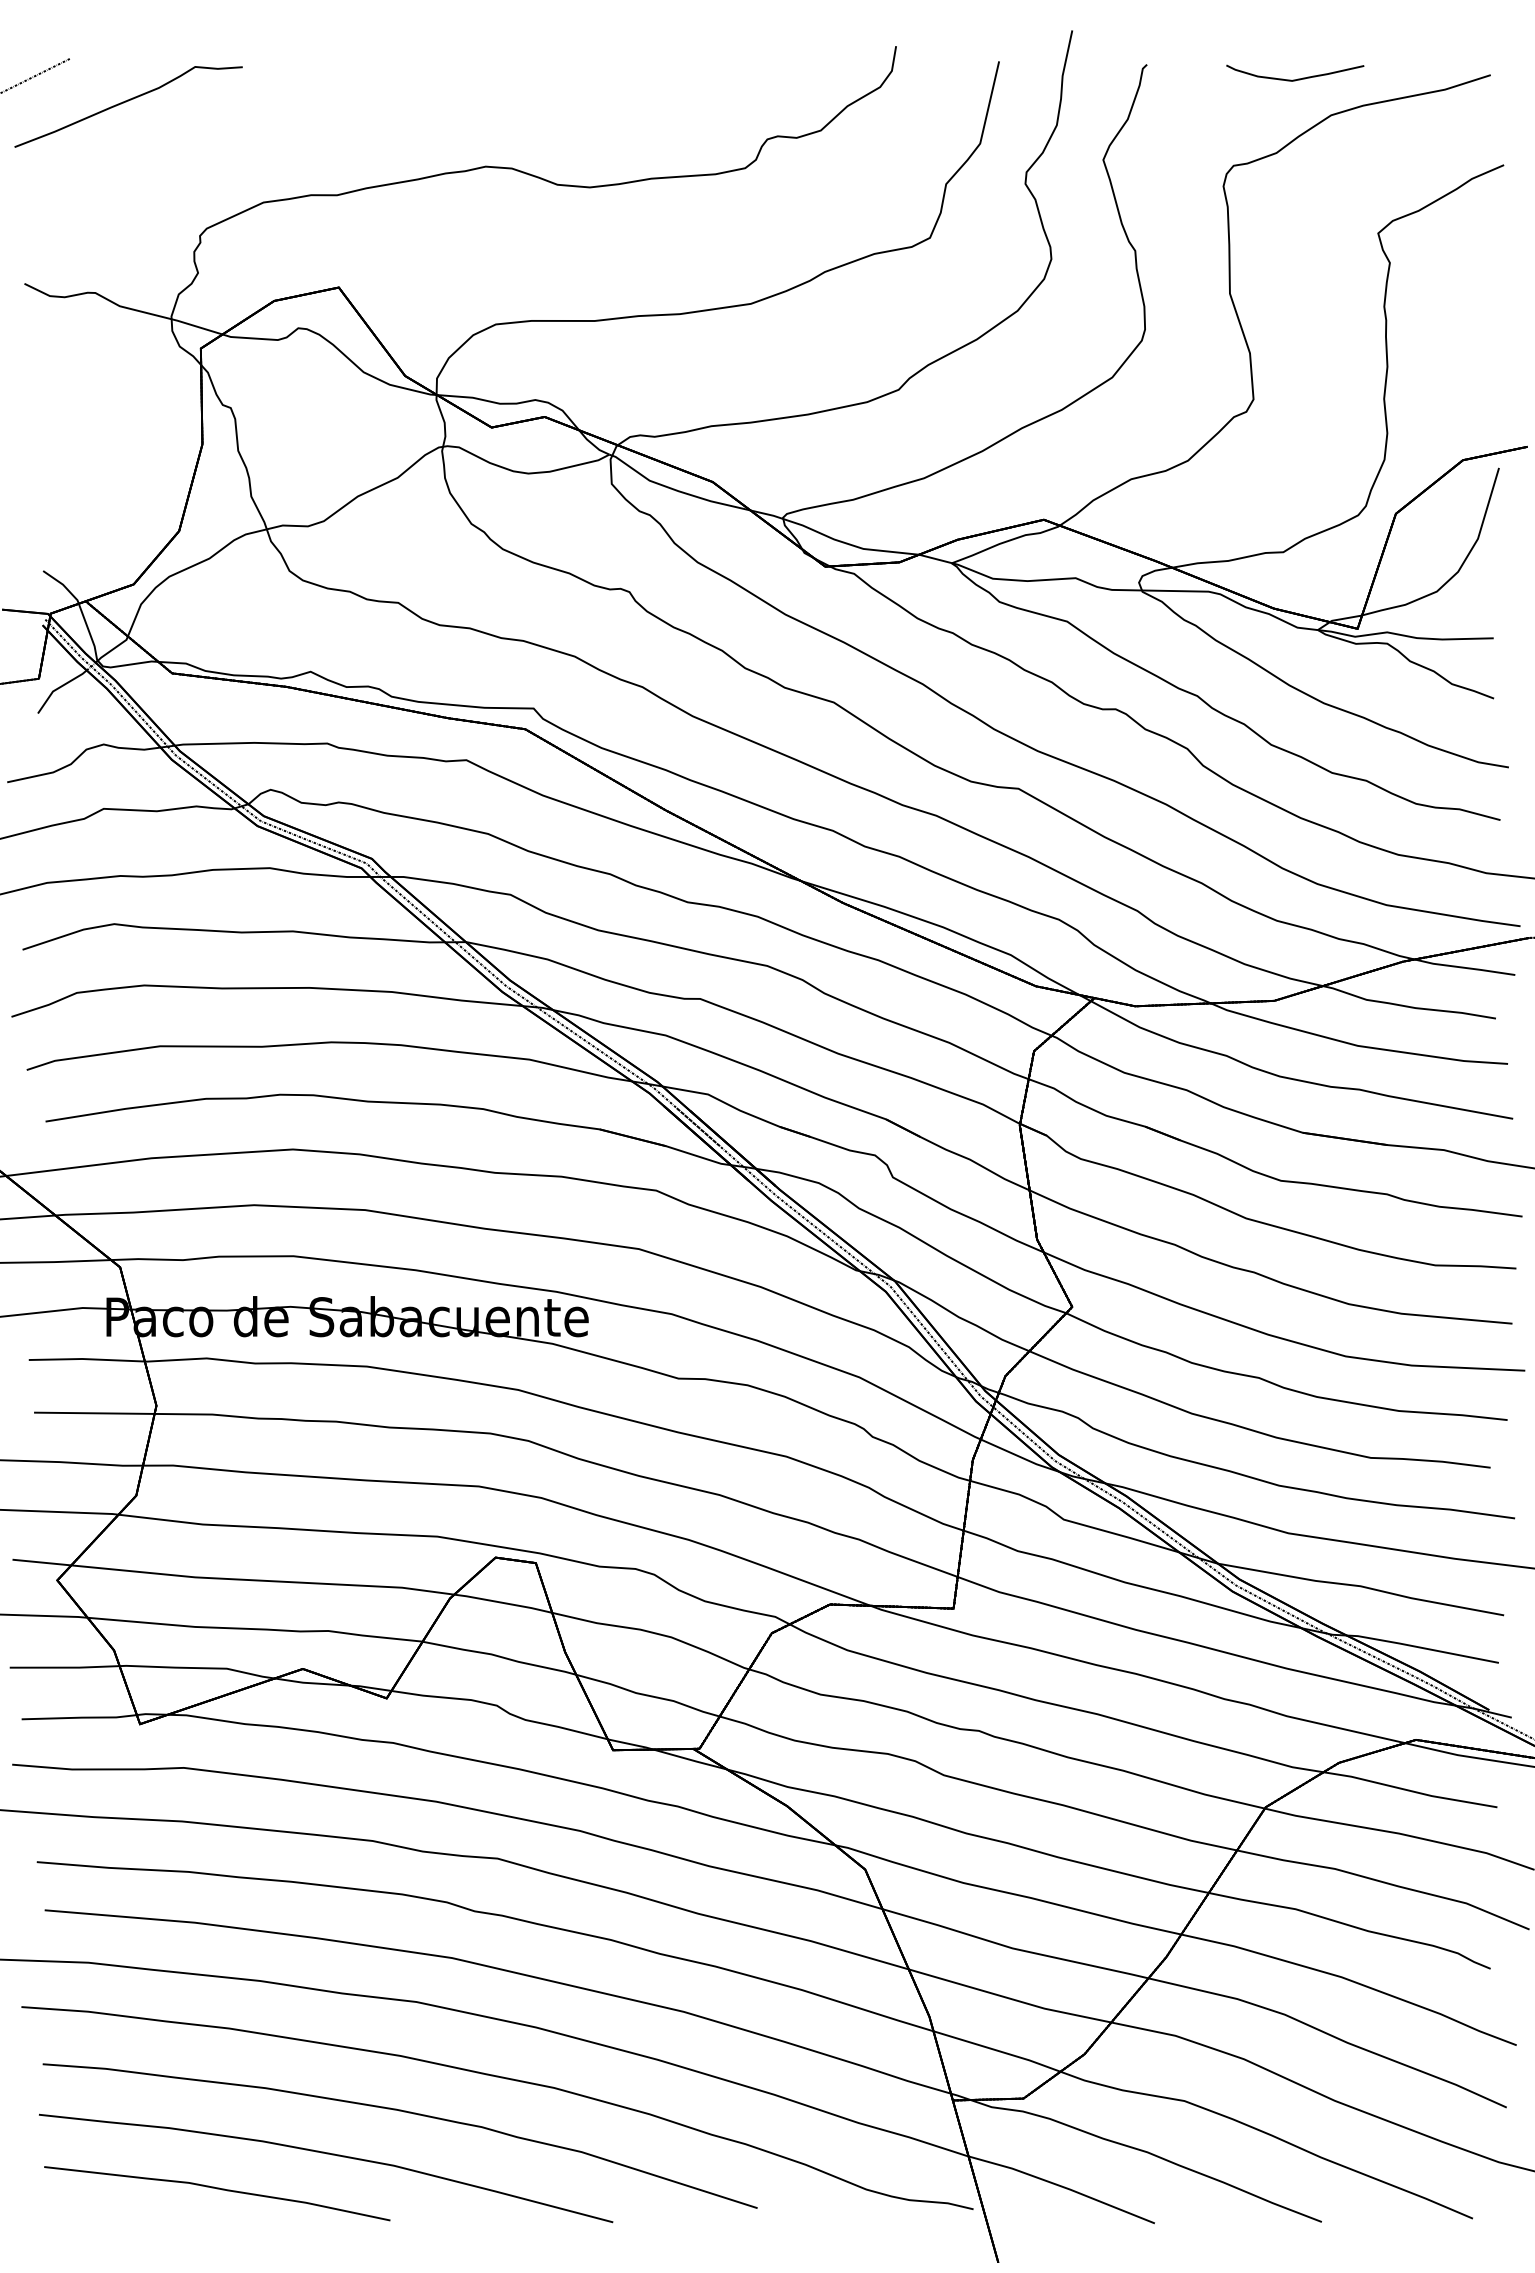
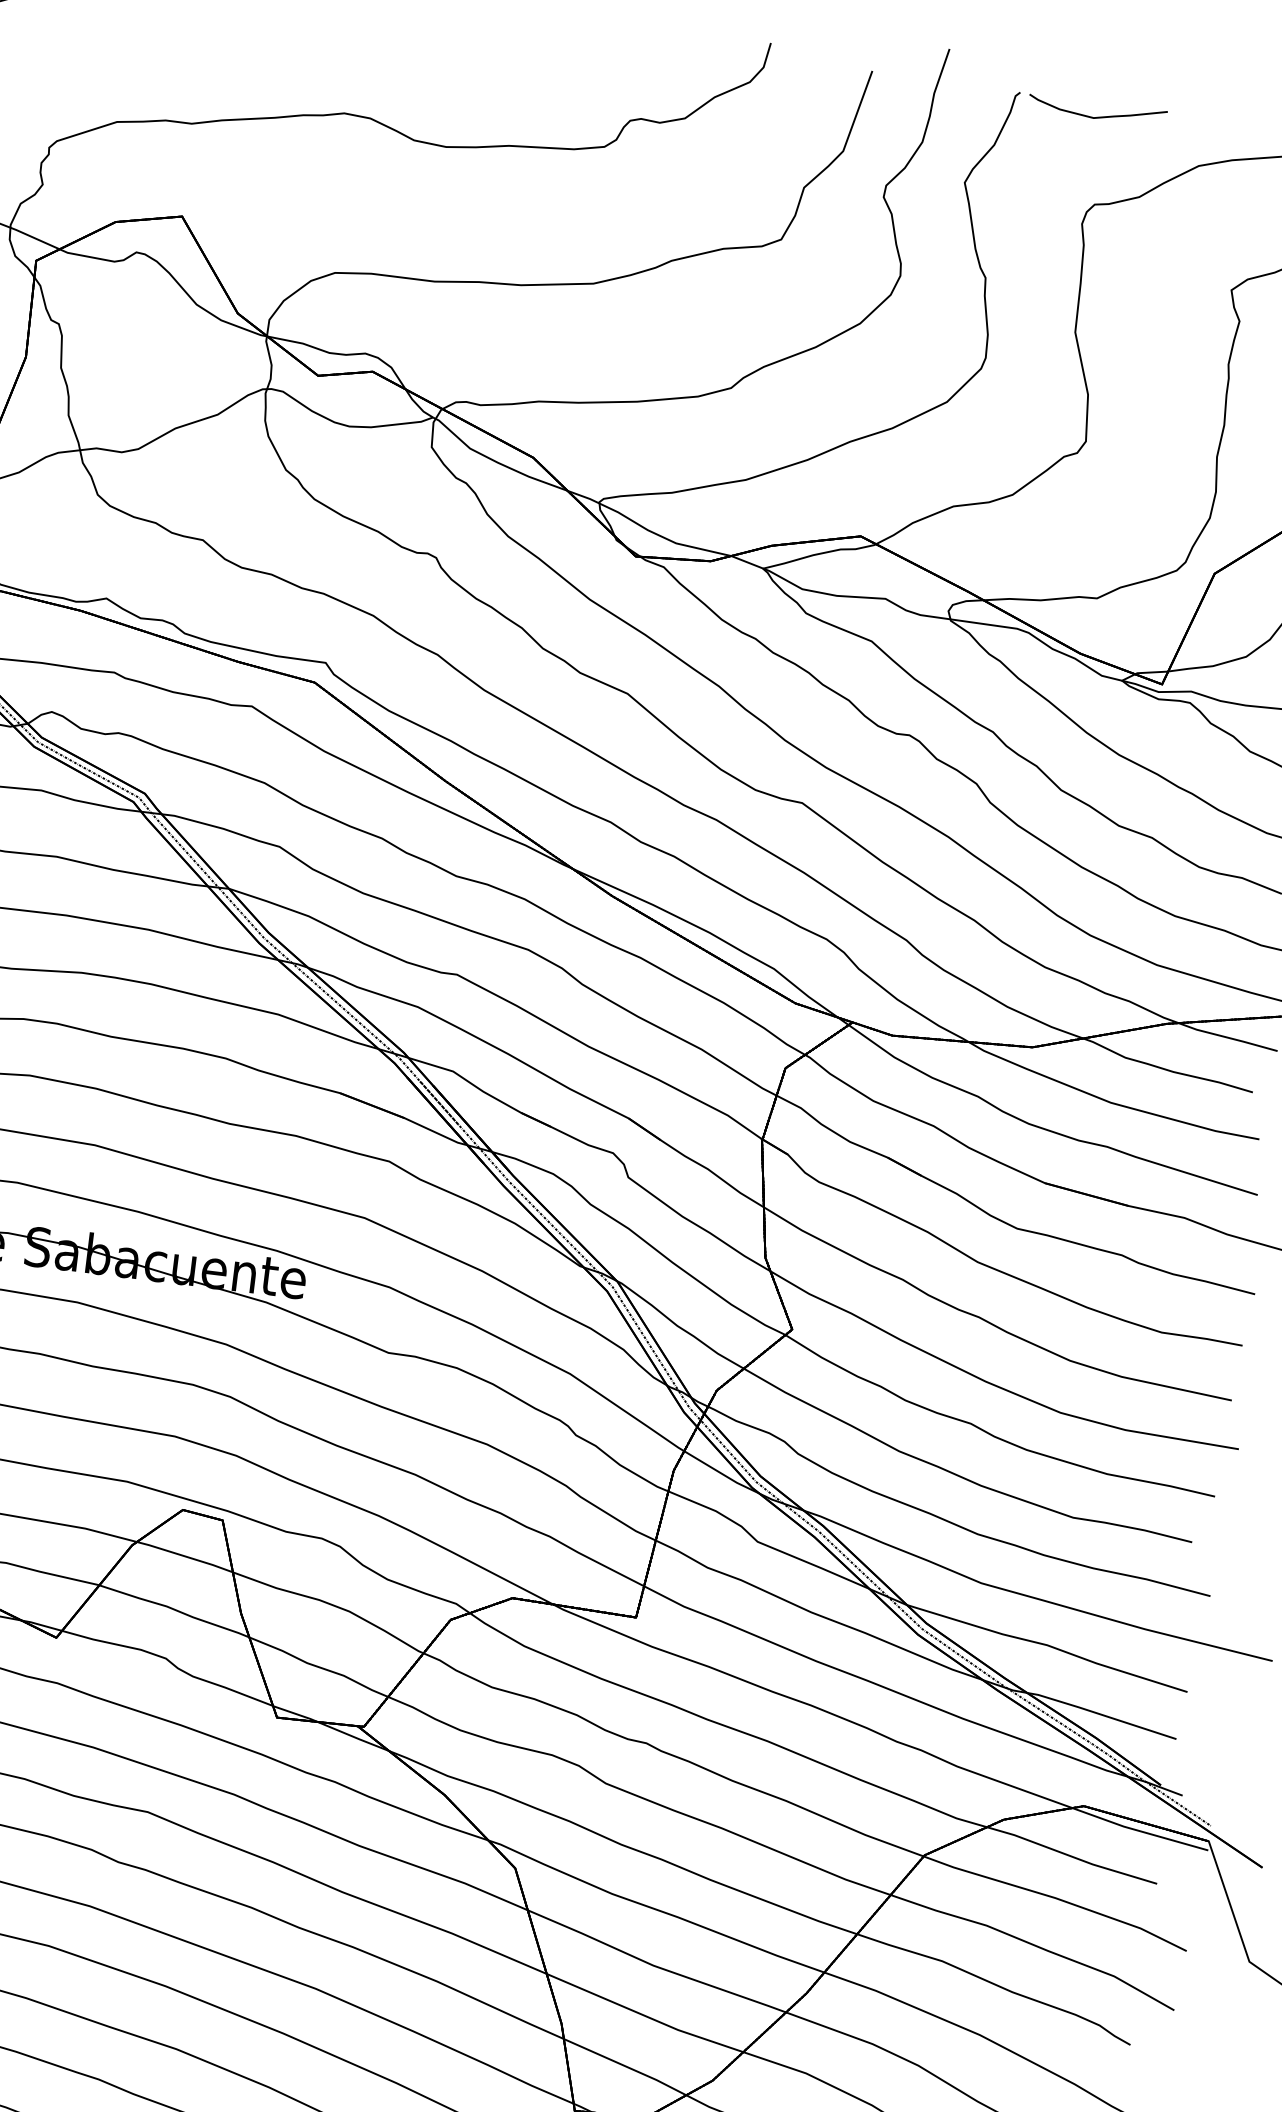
curve: (1297, 78) -> (1099, 116), moved

